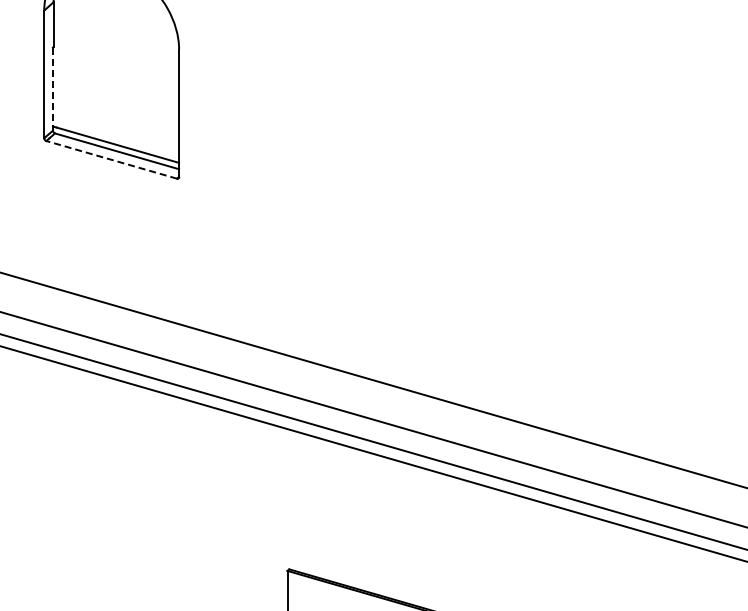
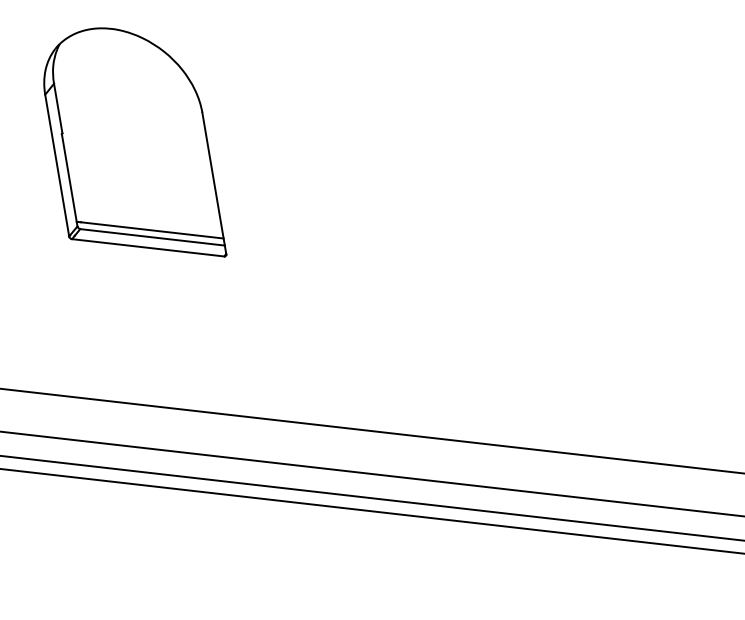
line: (52, 89) -> (69, 180), dashed -> solid
line: (111, 159) -> (147, 247), dashed -> solid

